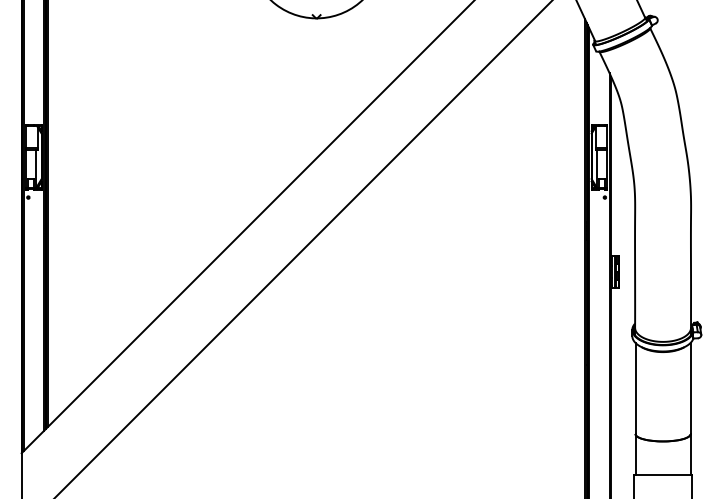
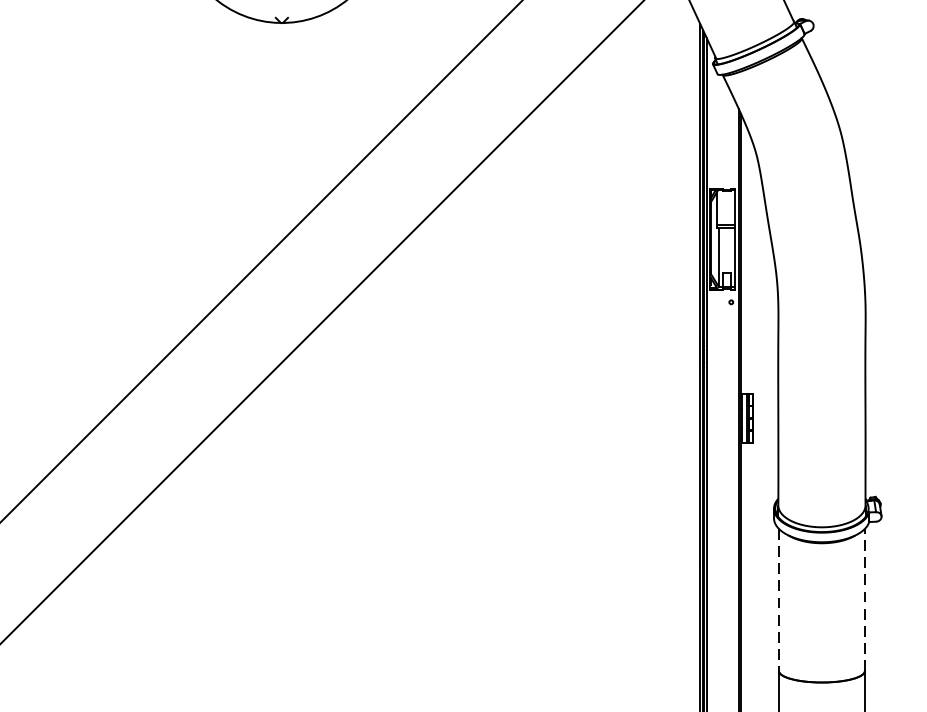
line: (635, 388) -> (778, 599), solid -> dashed
line: (690, 388) -> (864, 599), solid -> dashed

